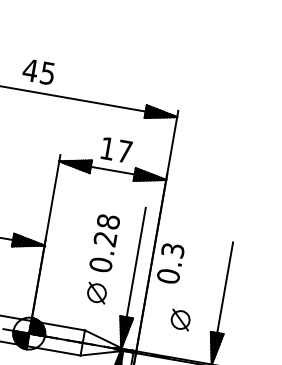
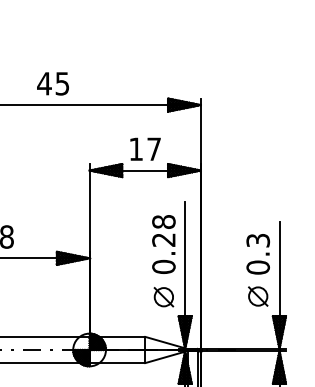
text: (104, 243) -> (163, 244), moved
text: (170, 263) -> (257, 254), moved
part: (96, 293) -> (163, 297), moved
part: (180, 320) -> (258, 296), moved

